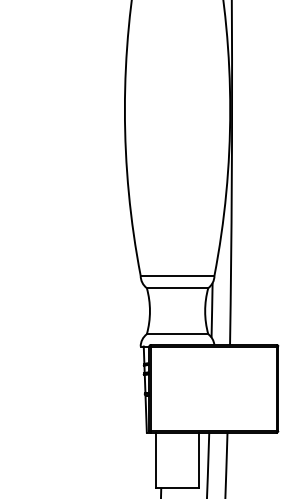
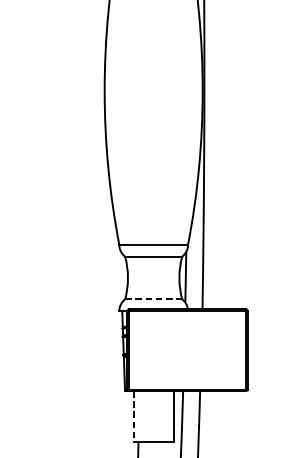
line: (177, 334) -> (153, 299), solid -> dashed
line: (156, 460) -> (134, 417), solid -> dashed

